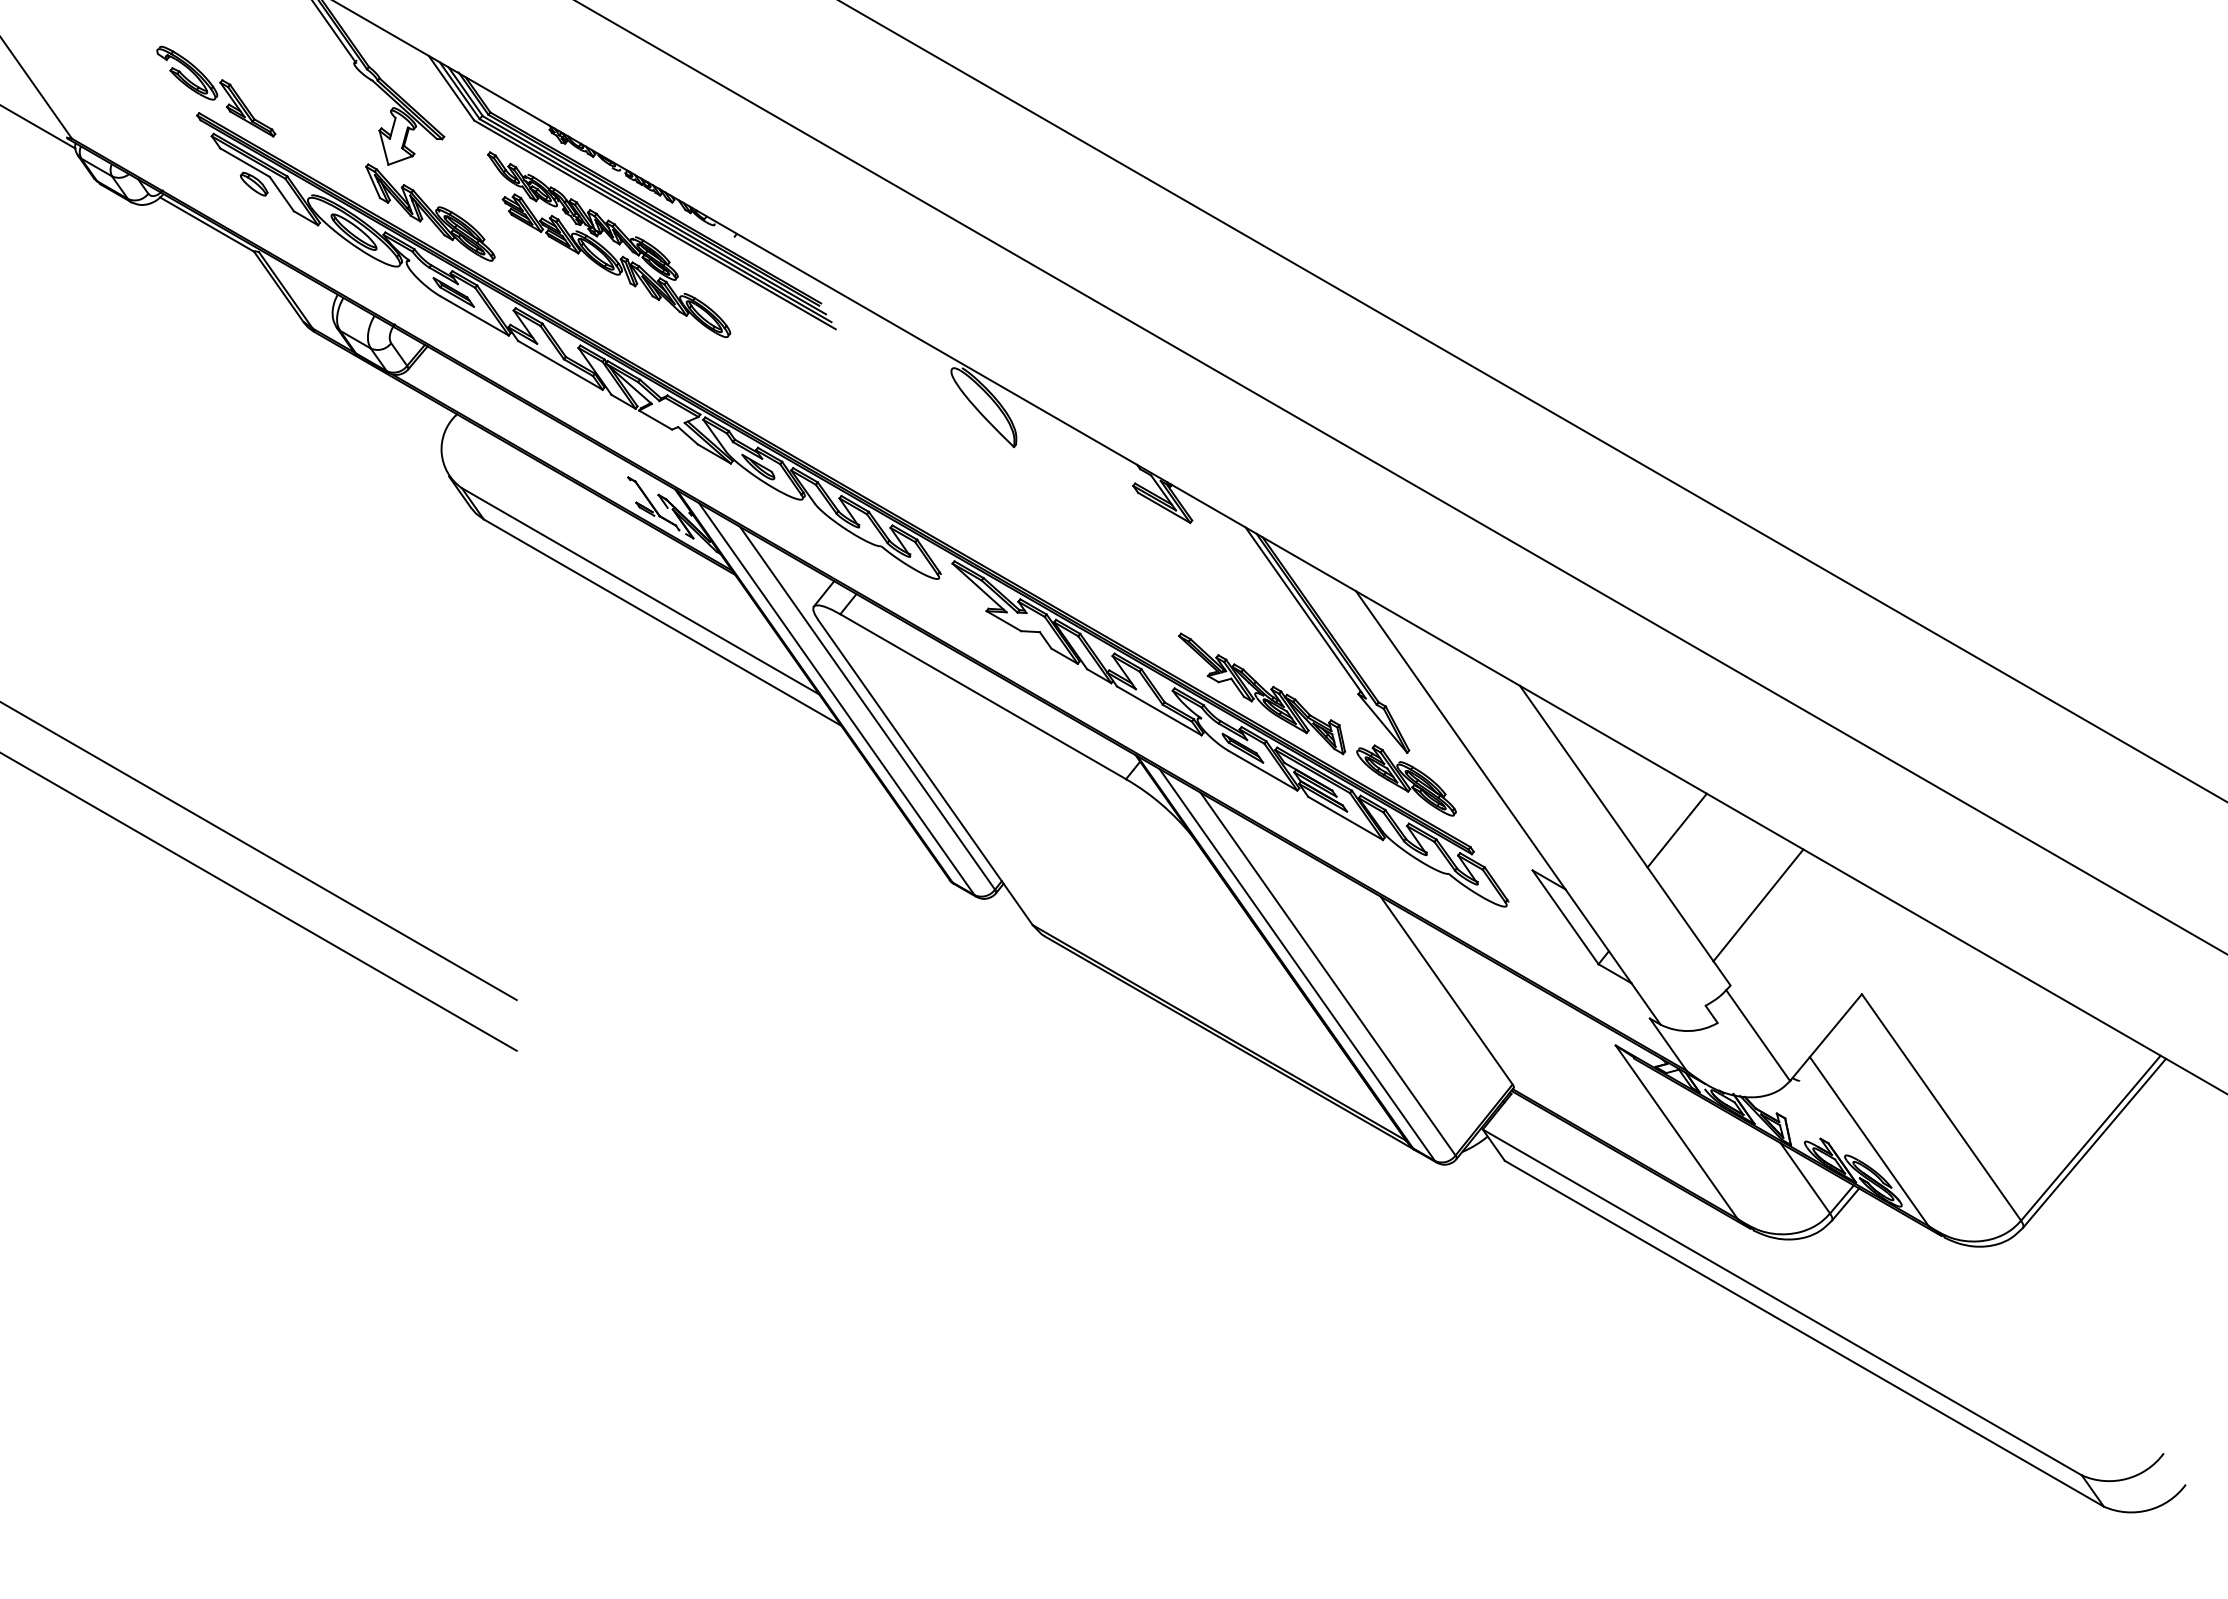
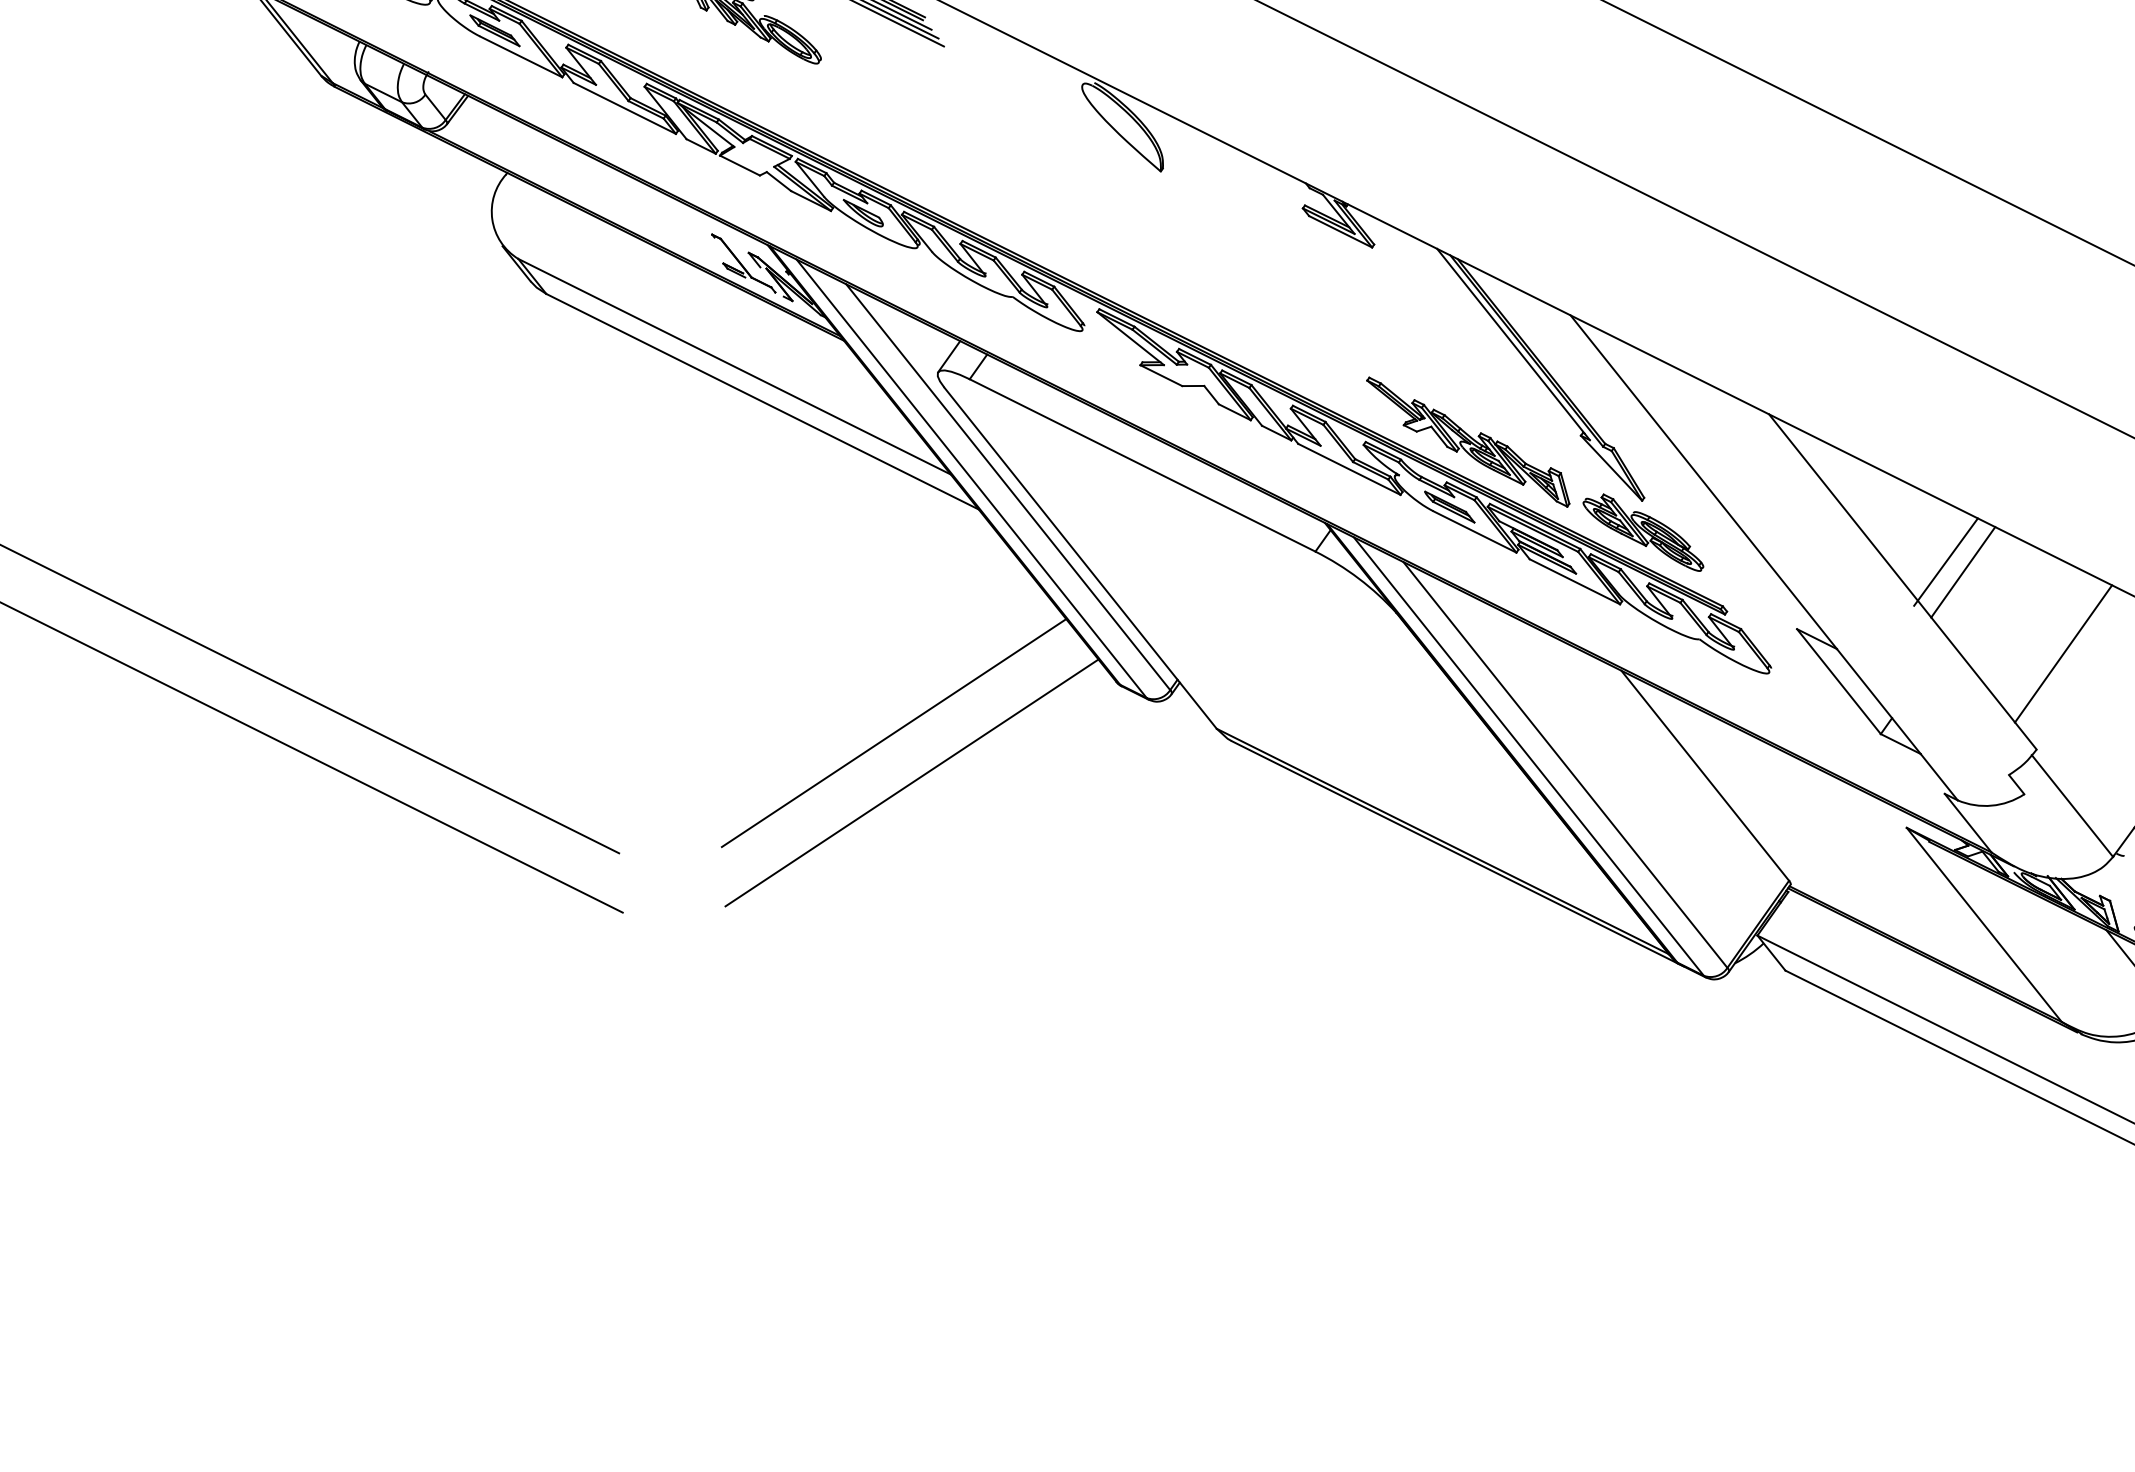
line: (1662, 820) -> (1945, 561), added
line: (757, 911) -> (894, 732), added
line: (769, 954) -> (911, 781), added

